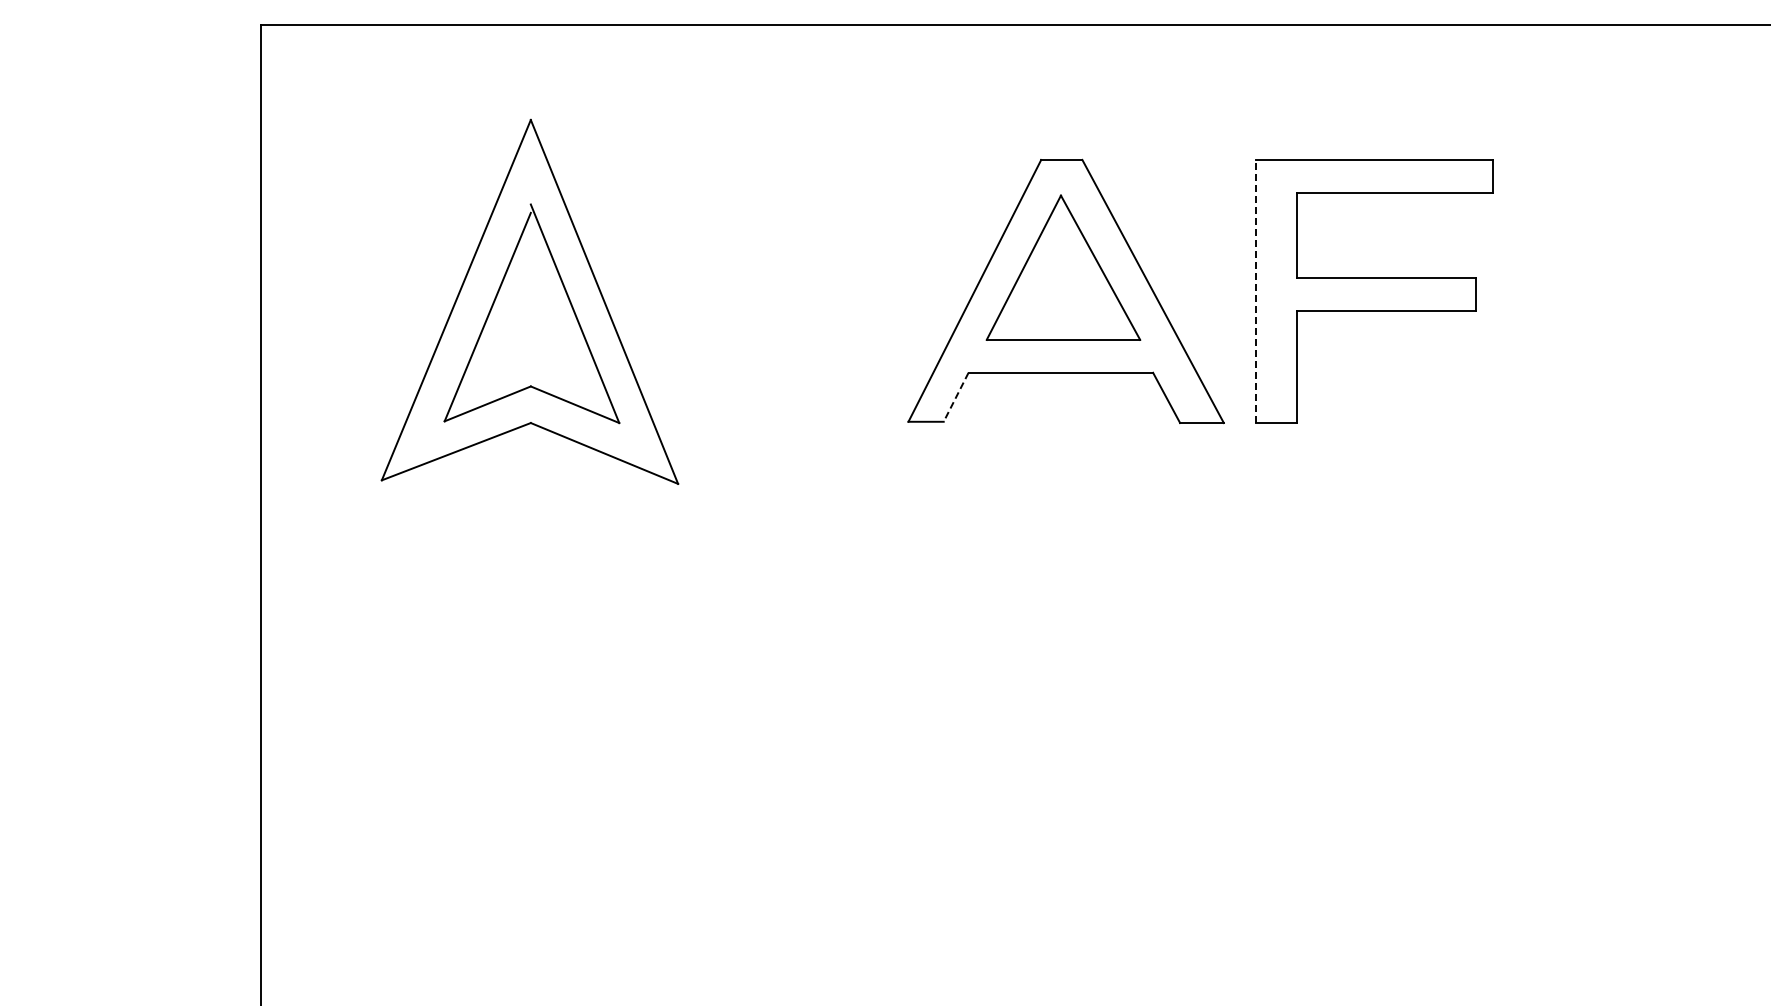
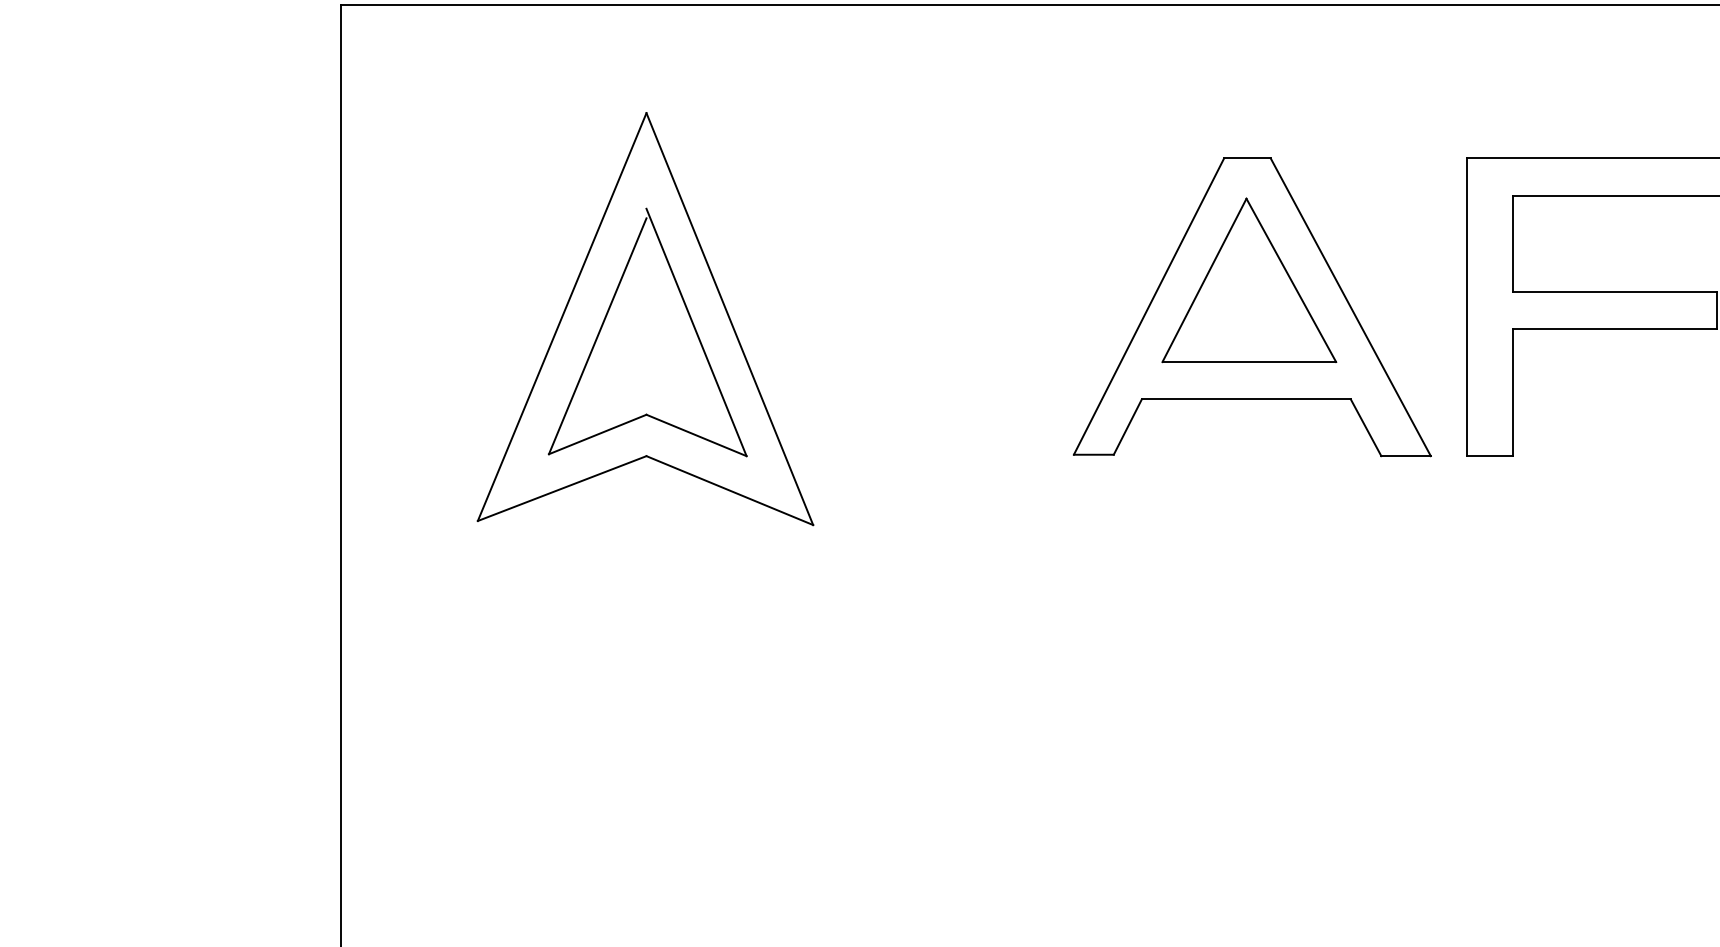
line: (1255, 291) -> (1466, 307), dashed -> solid
line: (955, 397) -> (1127, 427), dashed -> solid

